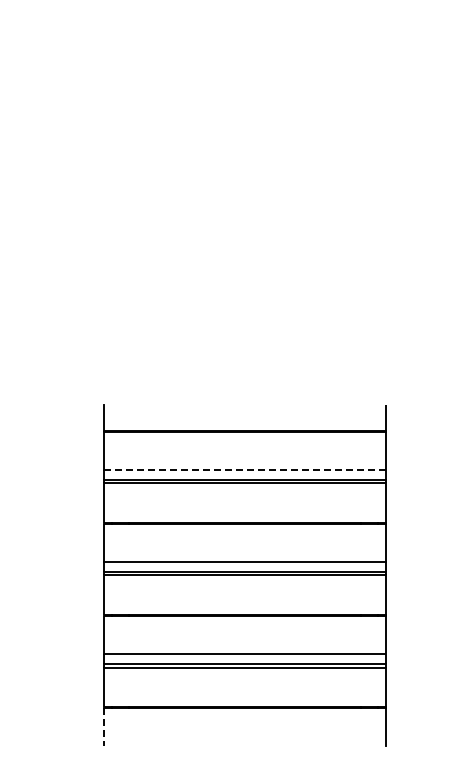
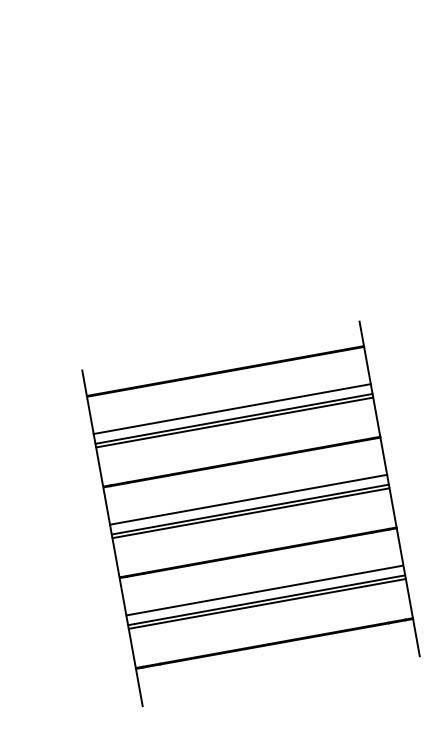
line: (244, 469) -> (231, 408), dashed -> solid
line: (104, 727) -> (139, 687), dashed -> solid

